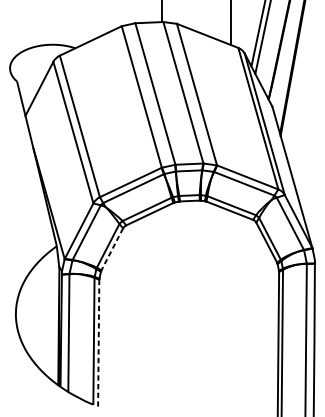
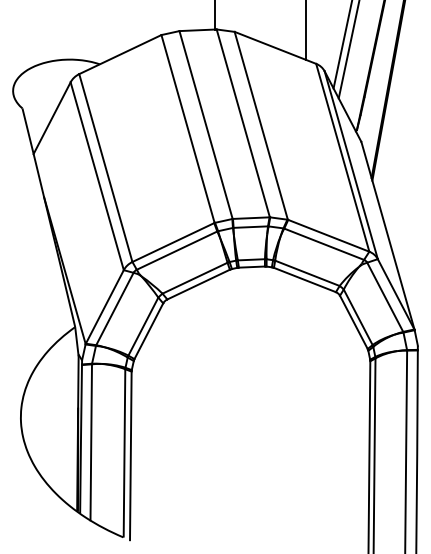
line: (112, 249) -> (148, 331), dashed -> solid
line: (98, 343) -> (130, 456), dashed -> solid

